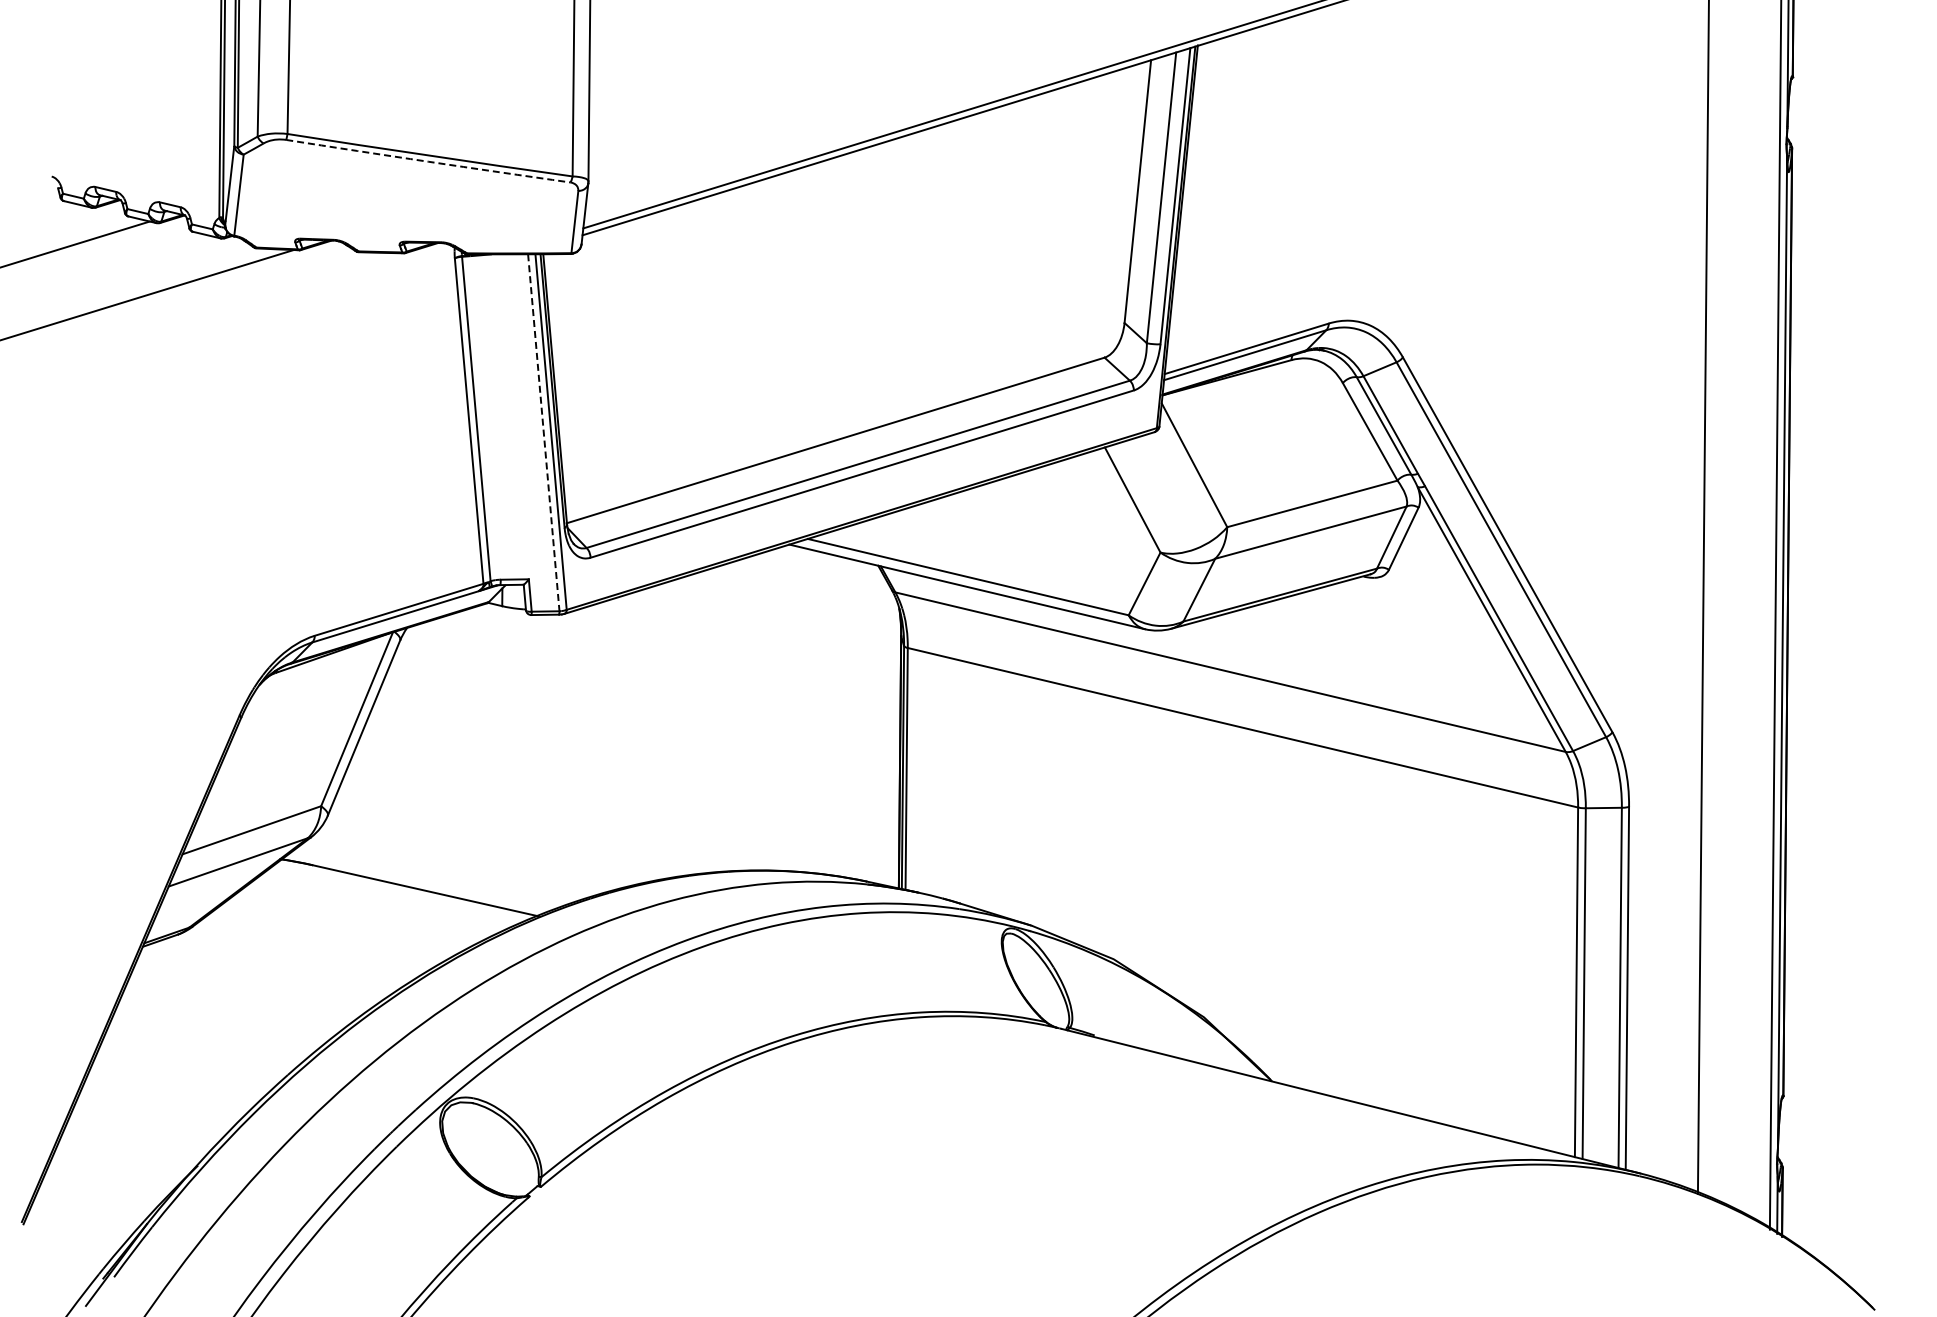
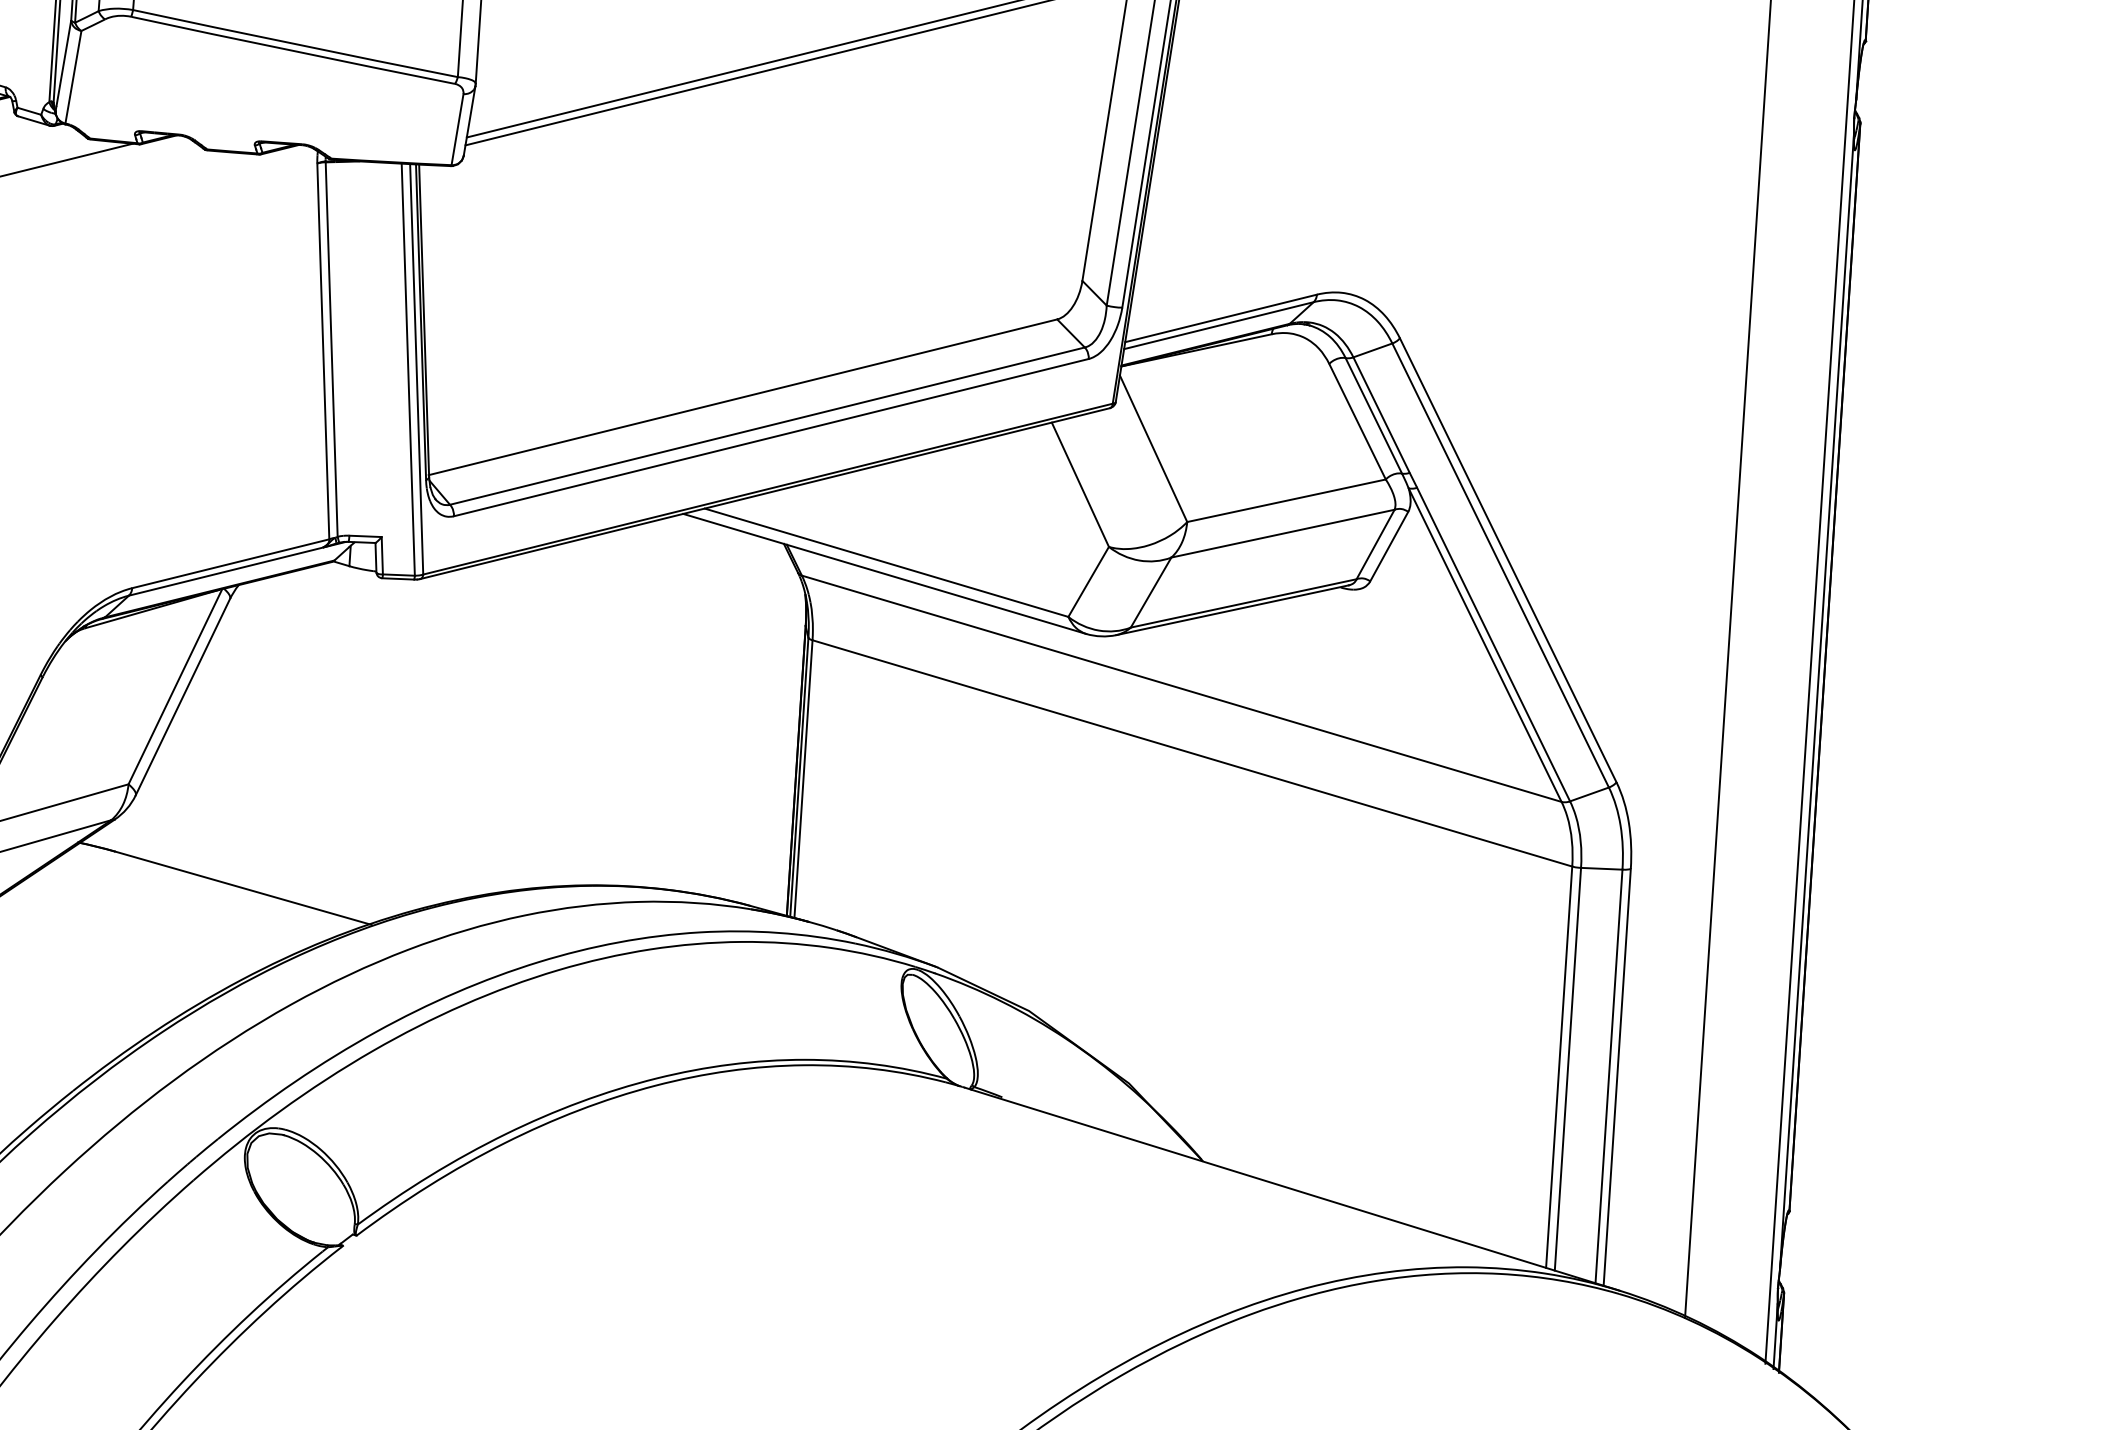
arc: (428, 161) -> (293, 50), dashed -> solid
line: (543, 433) -> (407, 370), dashed -> solid

